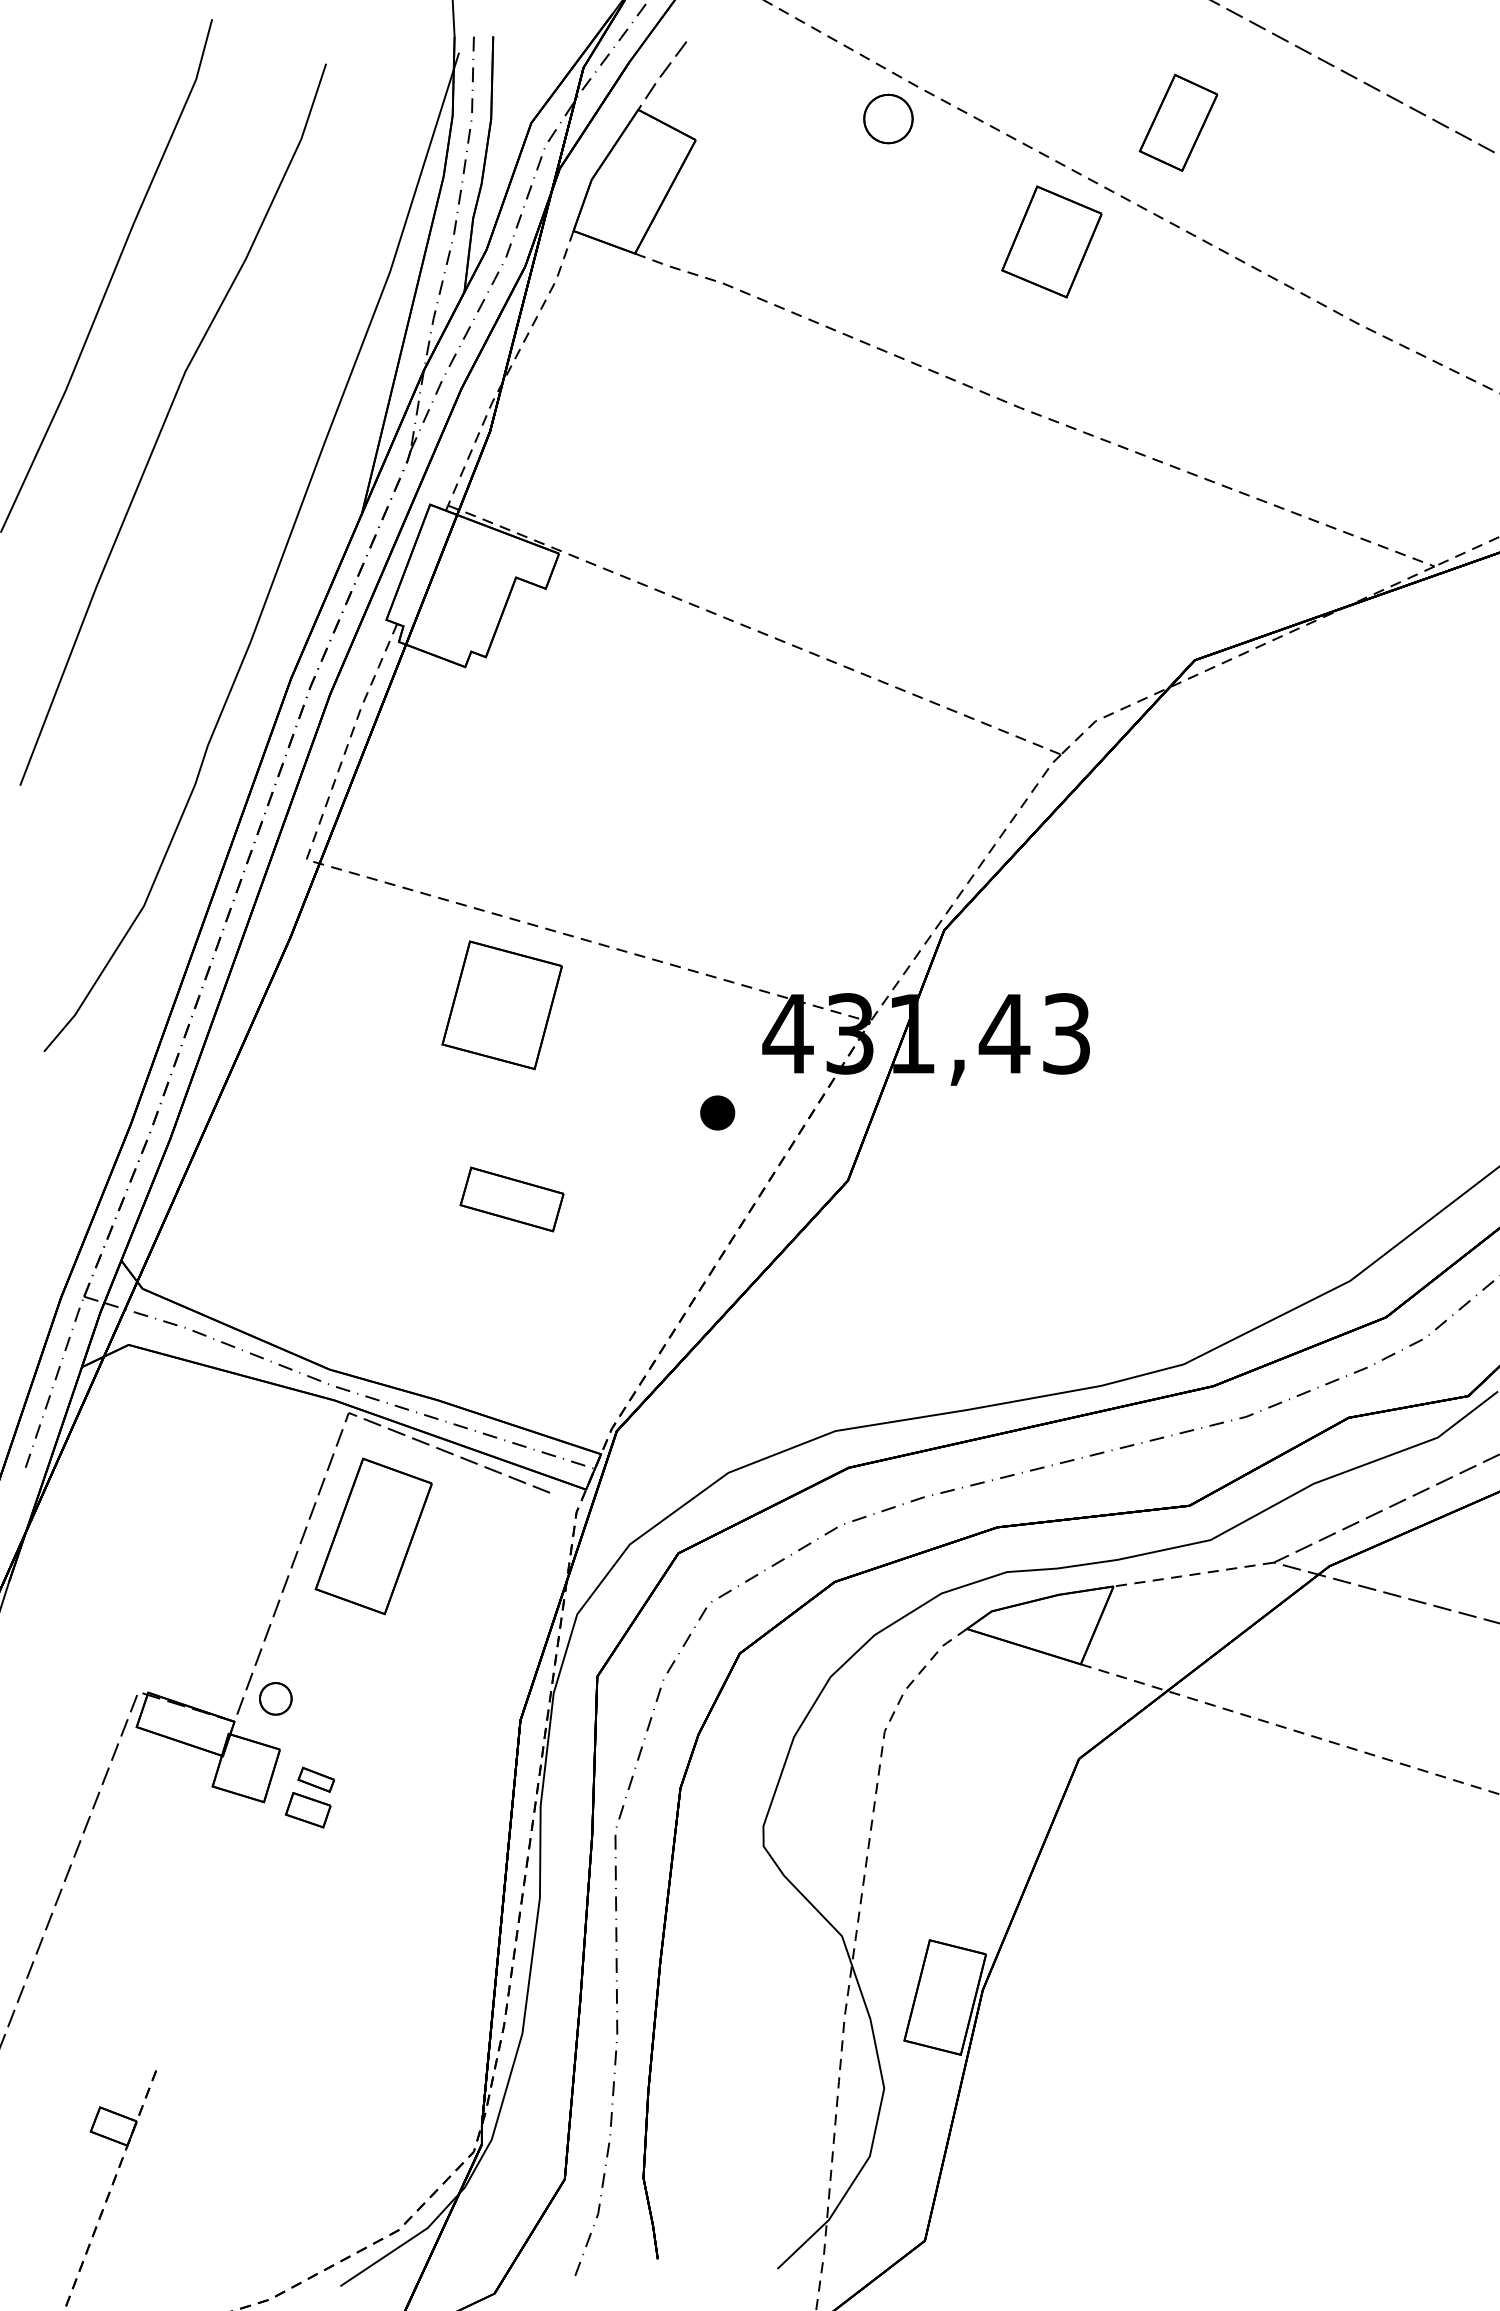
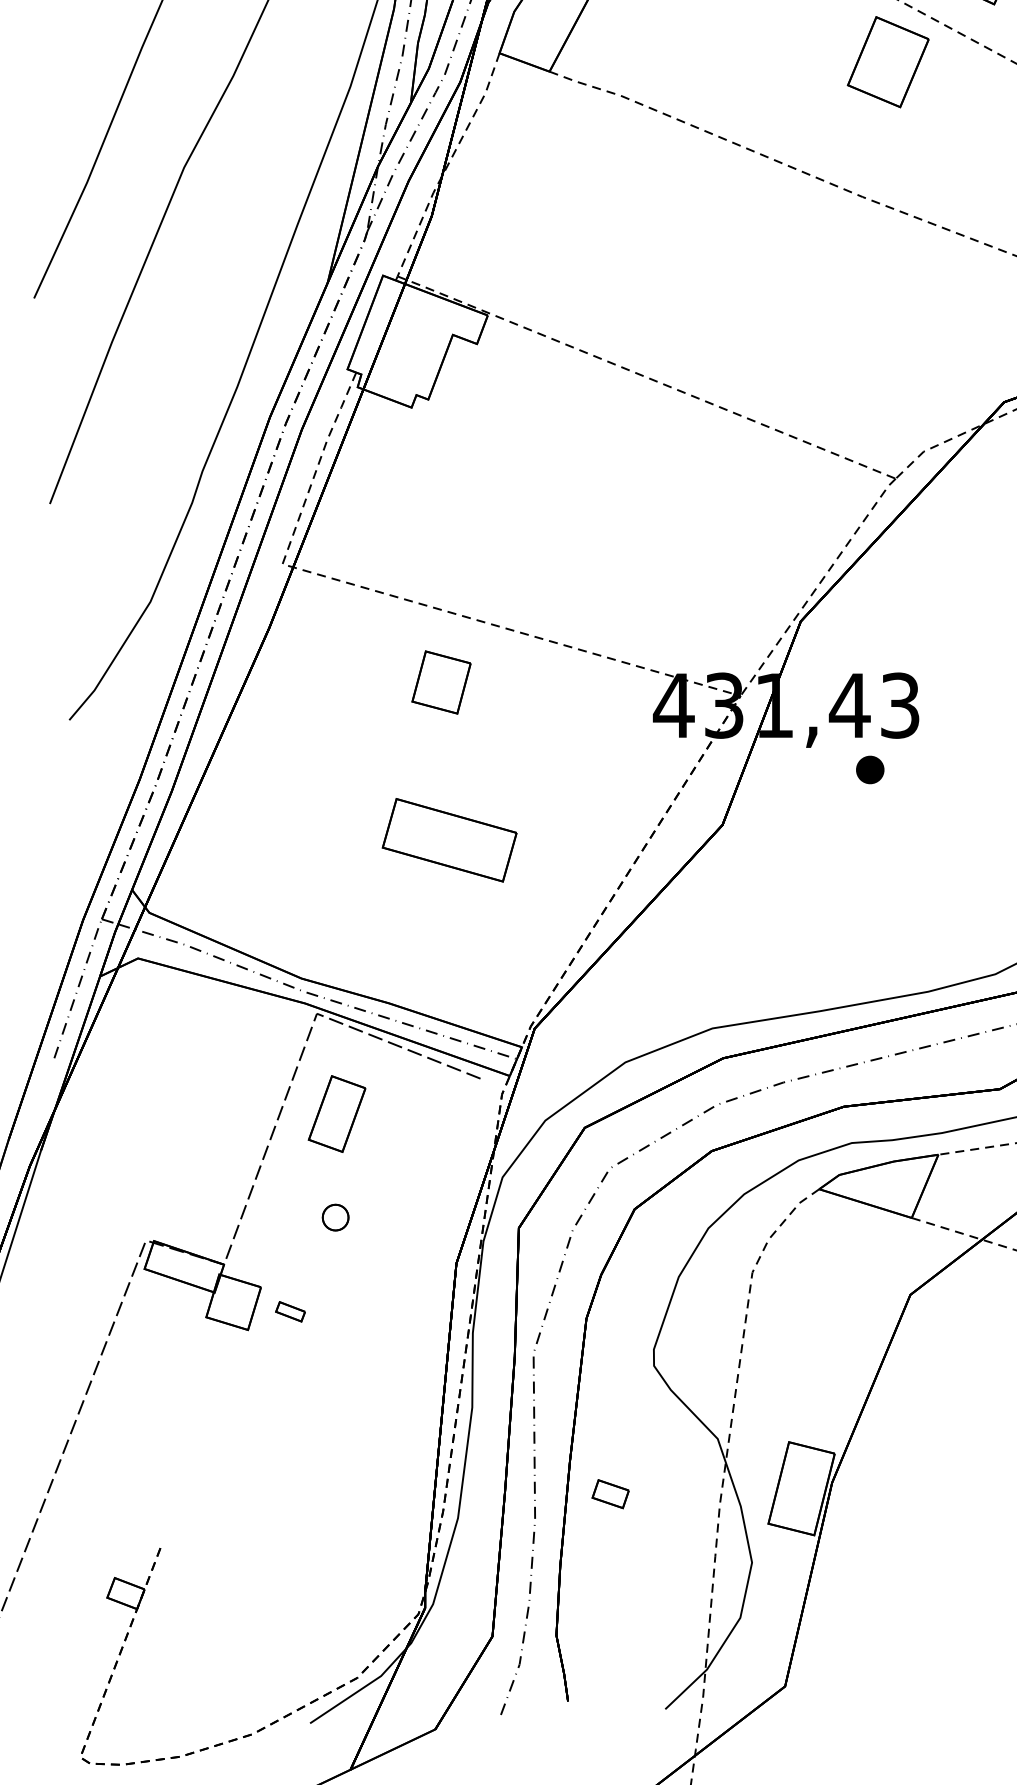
part: (501, 1005) -> (441, 682), size x0.6
part: (717, 1112) -> (870, 769), moved
part: (511, 1199) -> (449, 840), size x1.6
part: (373, 1536) -> (337, 1114), size x0.6
part: (275, 1698) -> (335, 1217), moved
part: (308, 1810) -> (610, 1494), moved

